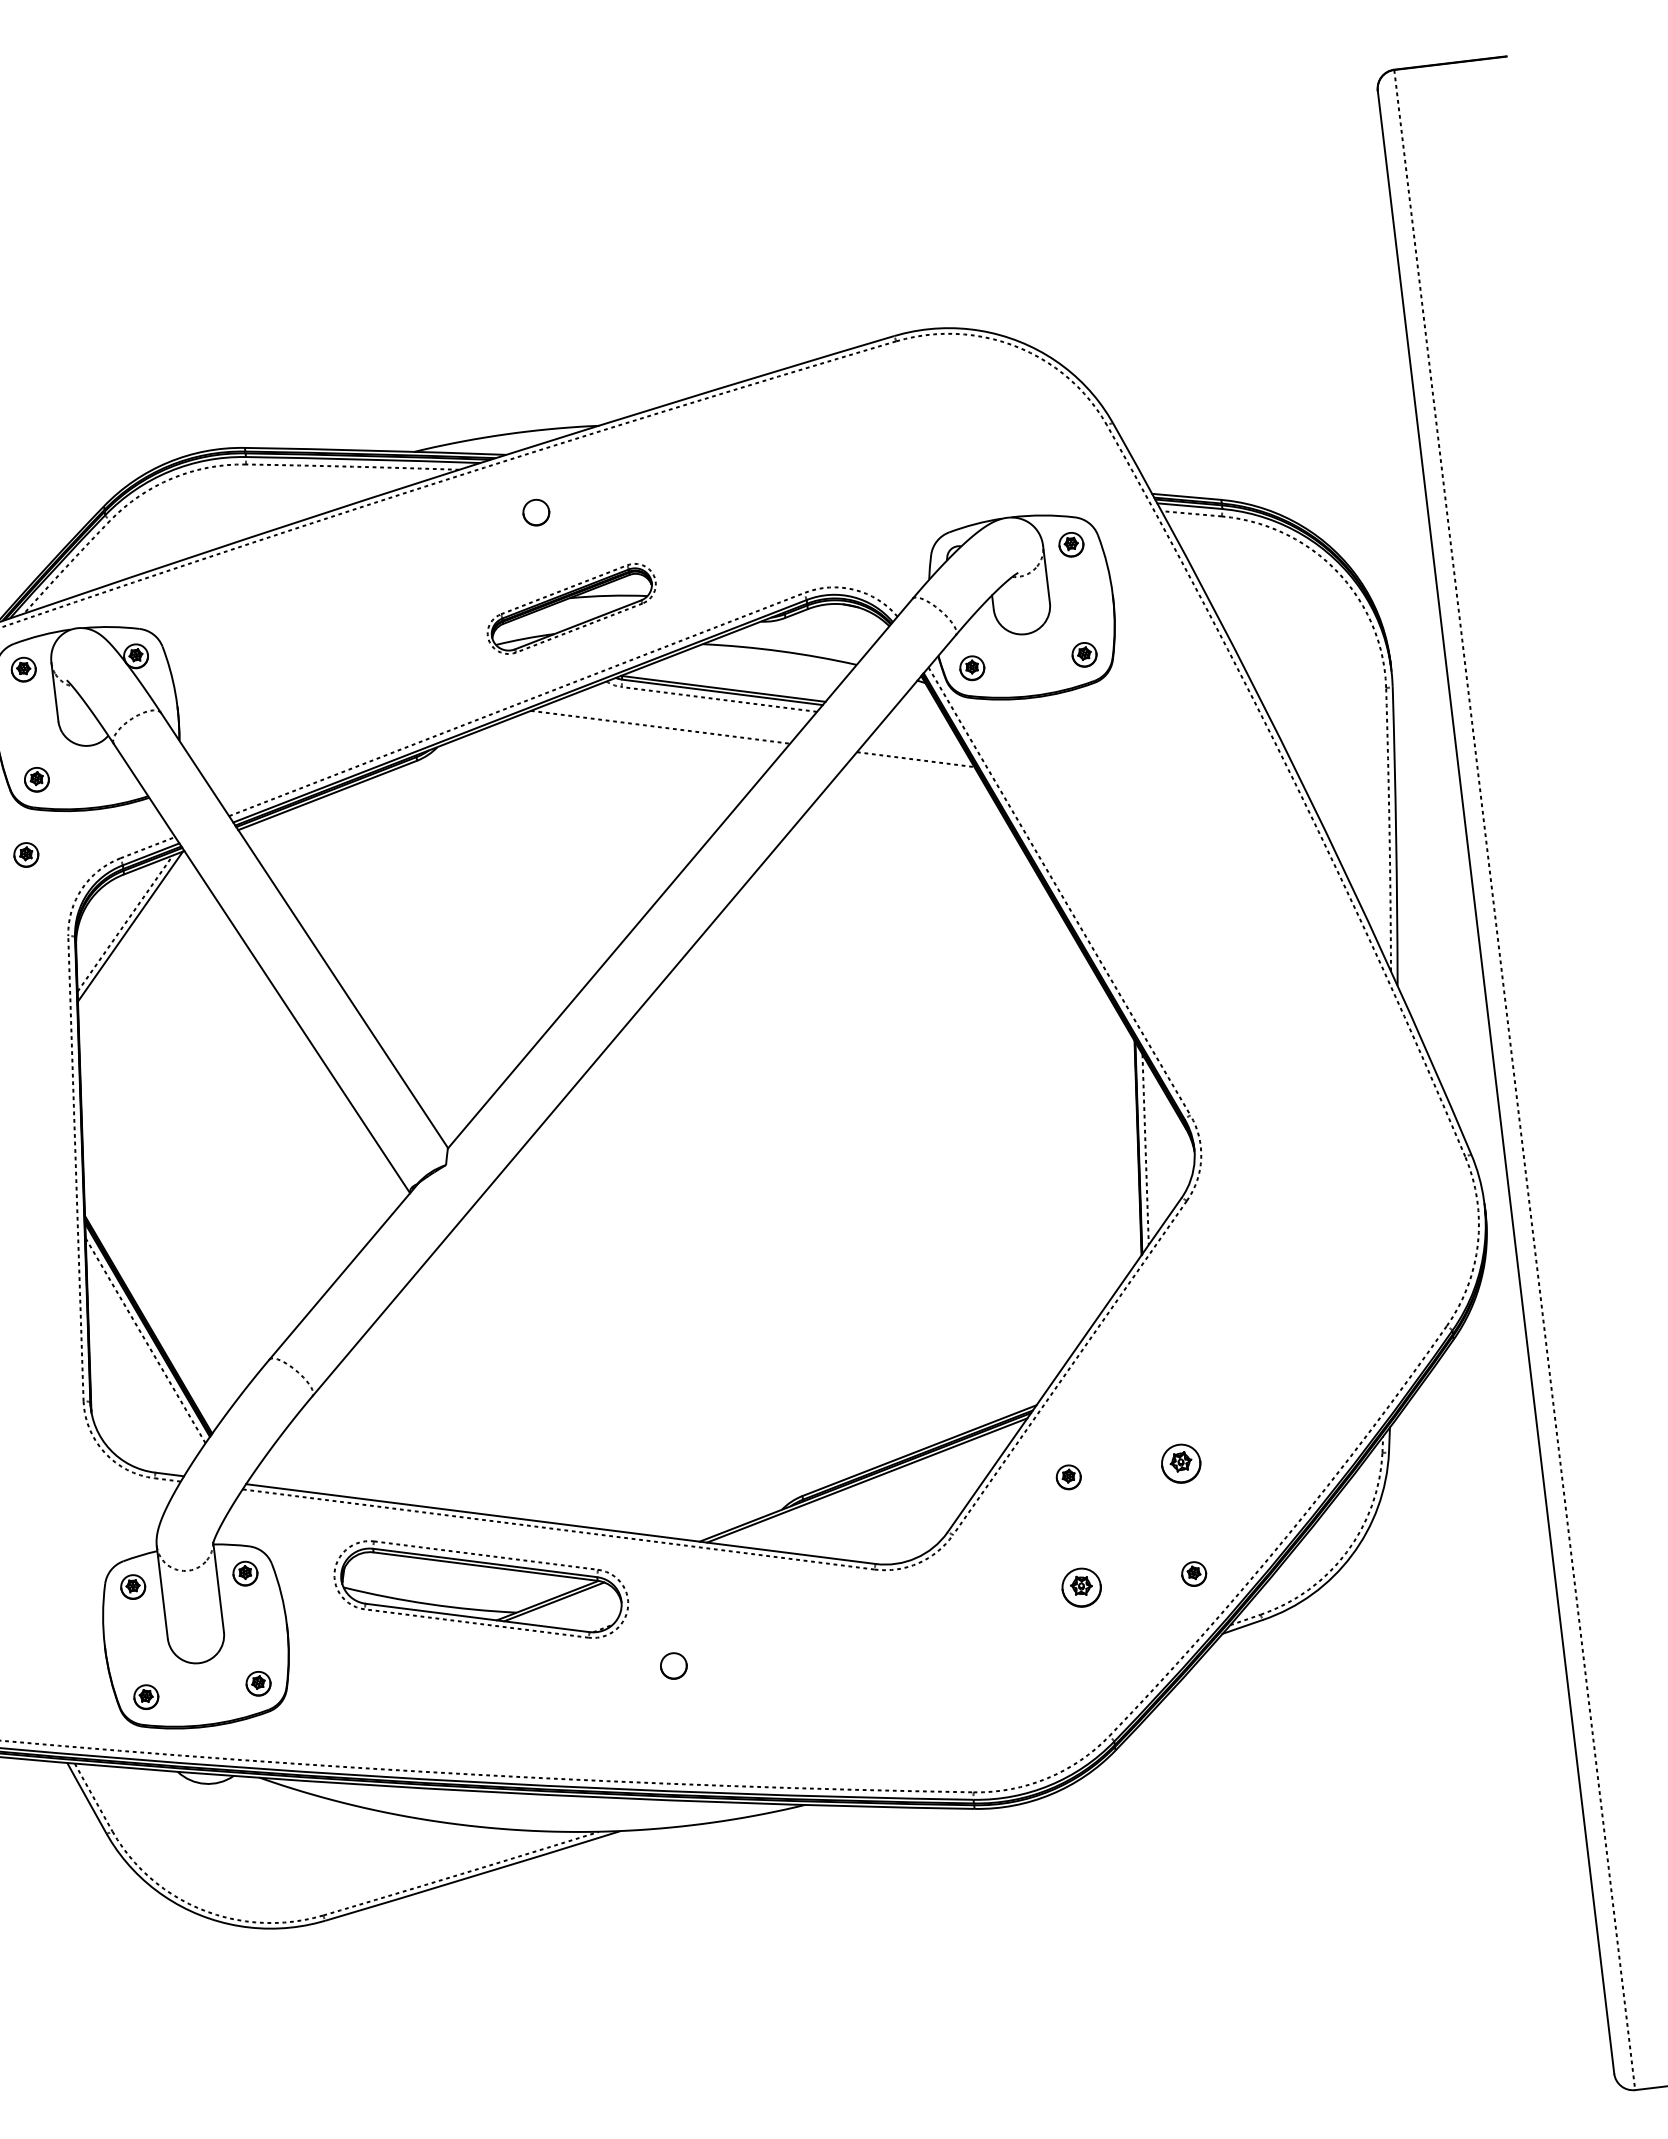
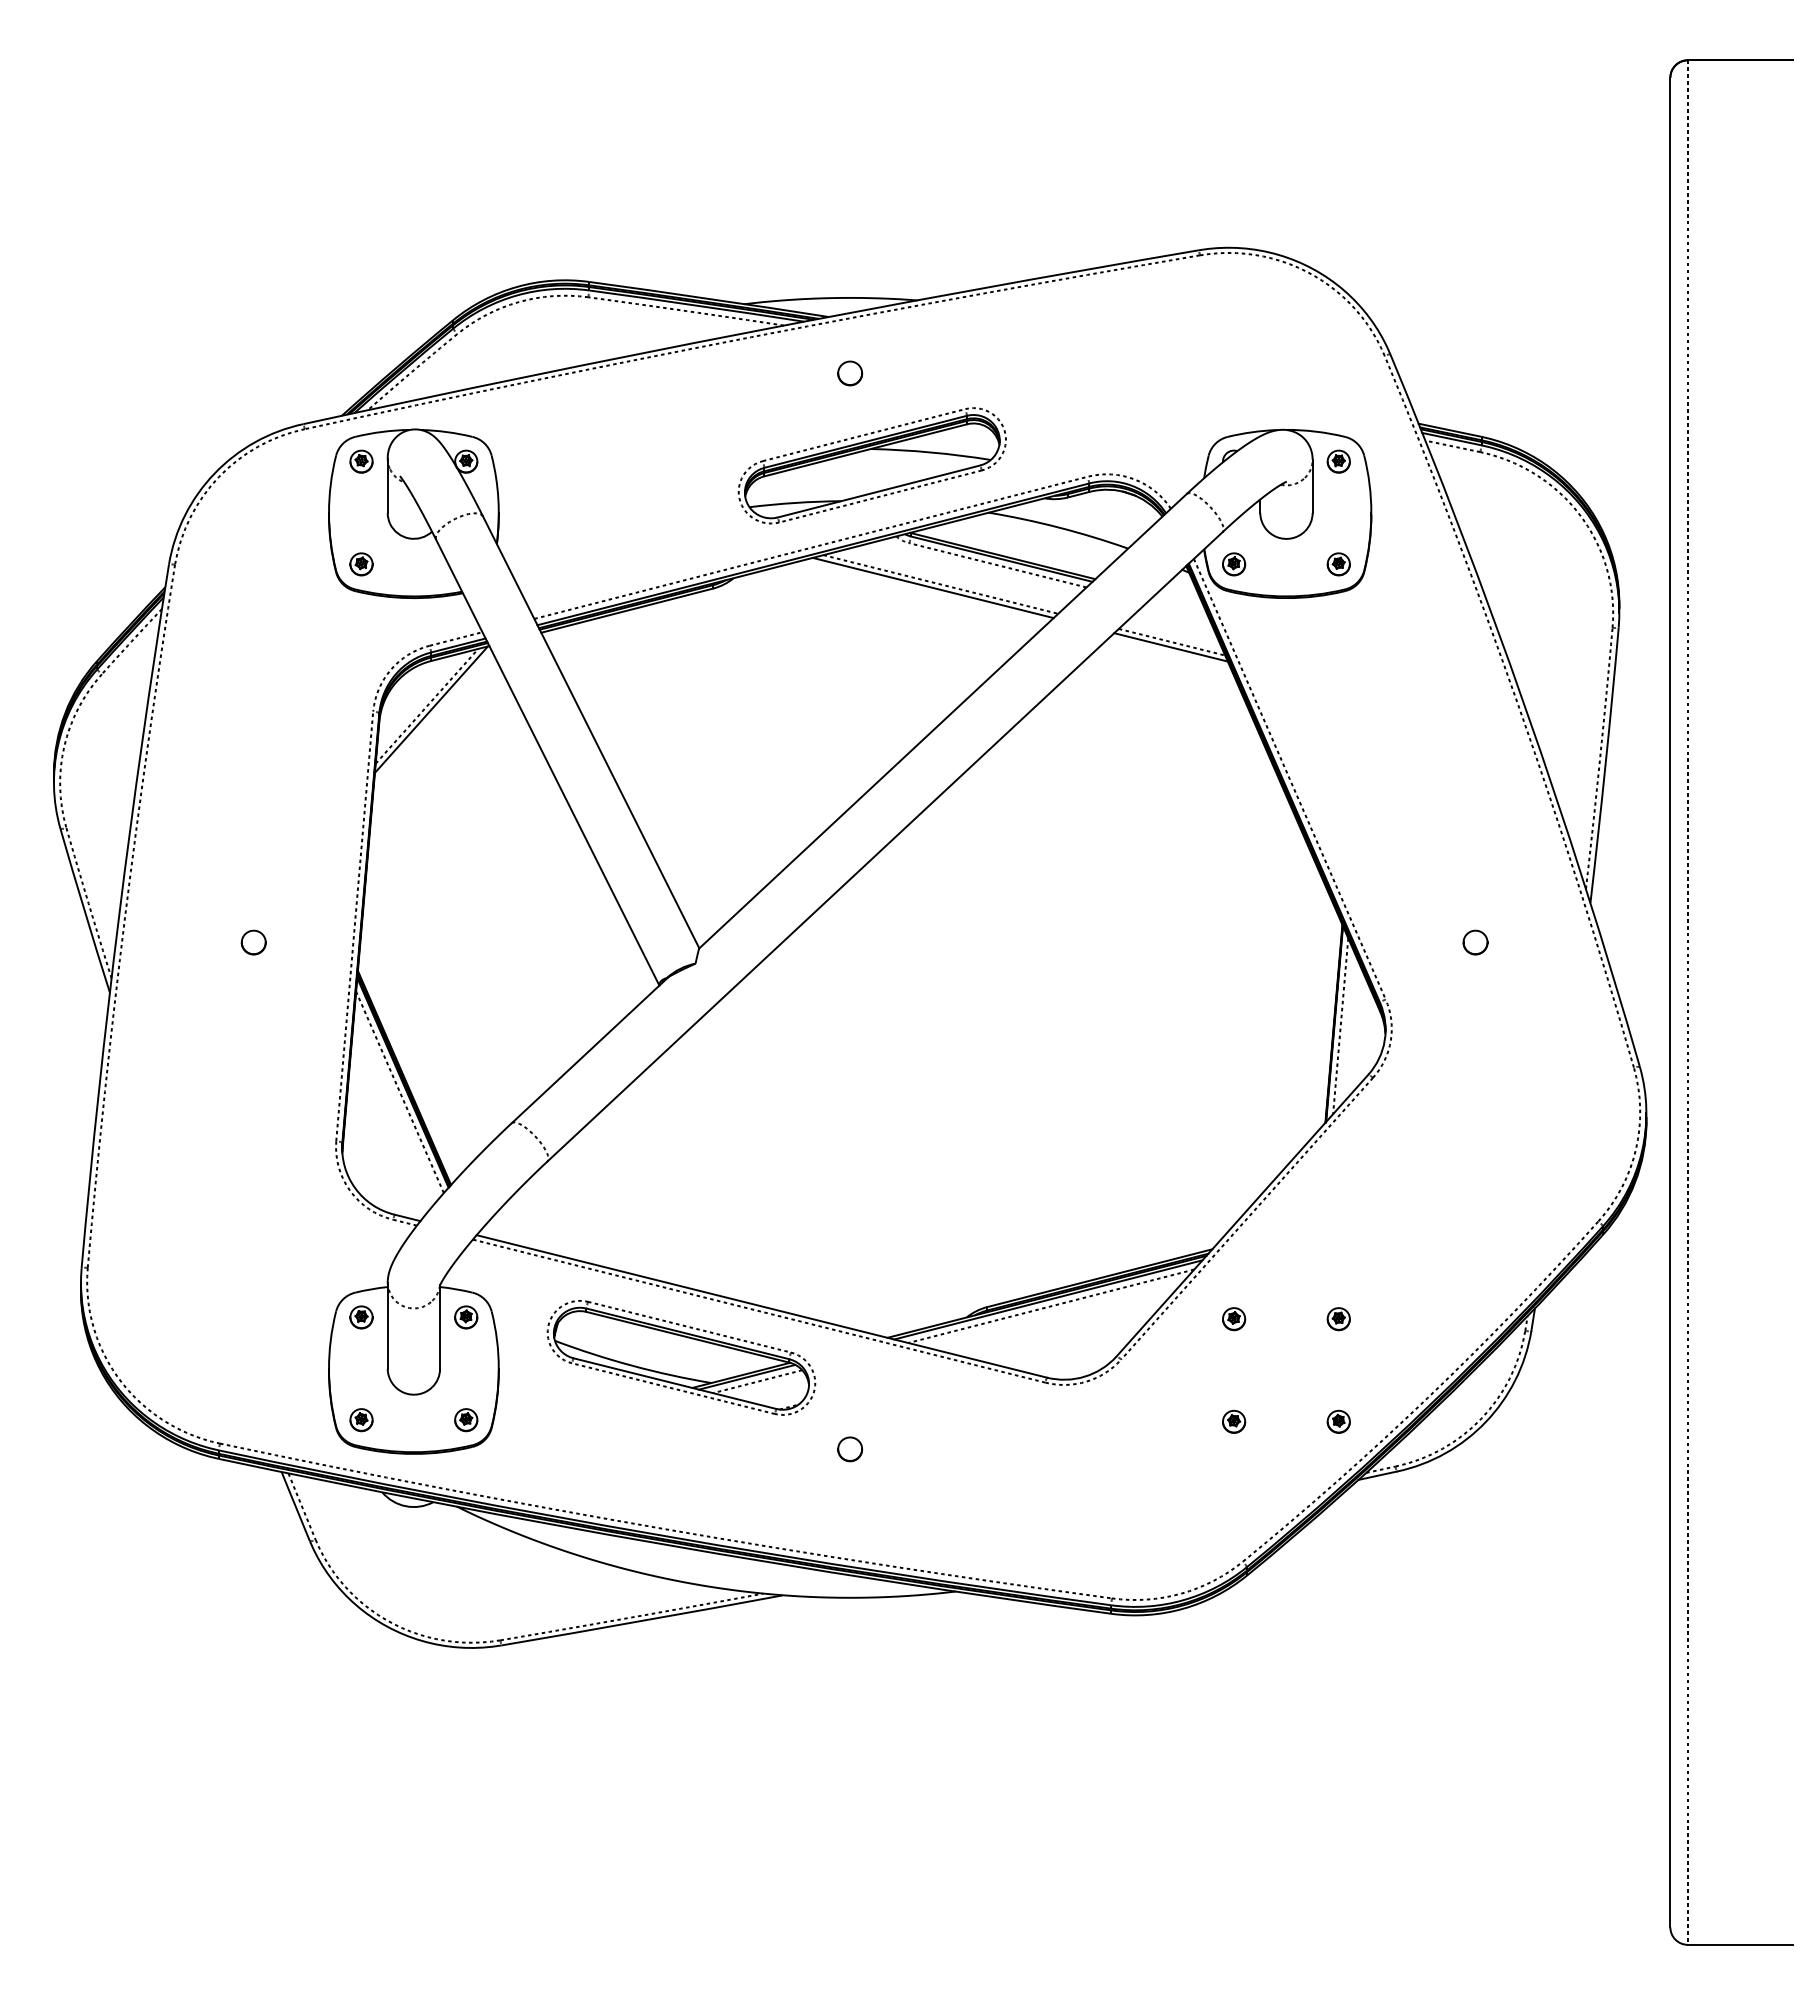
part: (570, 608) -> (871, 465), size x1.67
line: (651, 731) -> (932, 587), added
line: (914, 765) -> (1170, 647), added
part: (26, 855) -> (343, 632), removed
part: (1279, 1042) -> (1475, 942), added
part: (1180, 1464) -> (1338, 1319), size x0.62
line: (871, 1487) -> (1051, 1306), added
part: (1082, 1587) -> (1234, 1421), size x0.62
line: (565, 1605) -> (757, 1381), added

